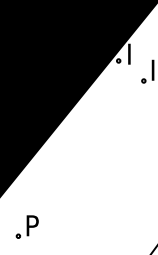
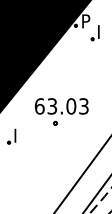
text: (136, 49) -> (87, 18), I -> P
part: (97, 189) -> (61, 111), added
text: (34, 220) -> (19, 132), P -> I

